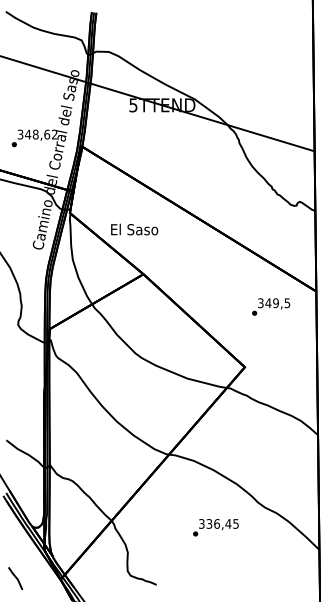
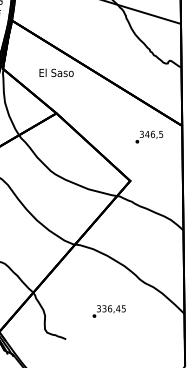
text: (134, 229) -> (56, 72), moved
text: (275, 303) -> (152, 134), 349,5 -> 346,5
text: (215, 527) -> (108, 311), moved

